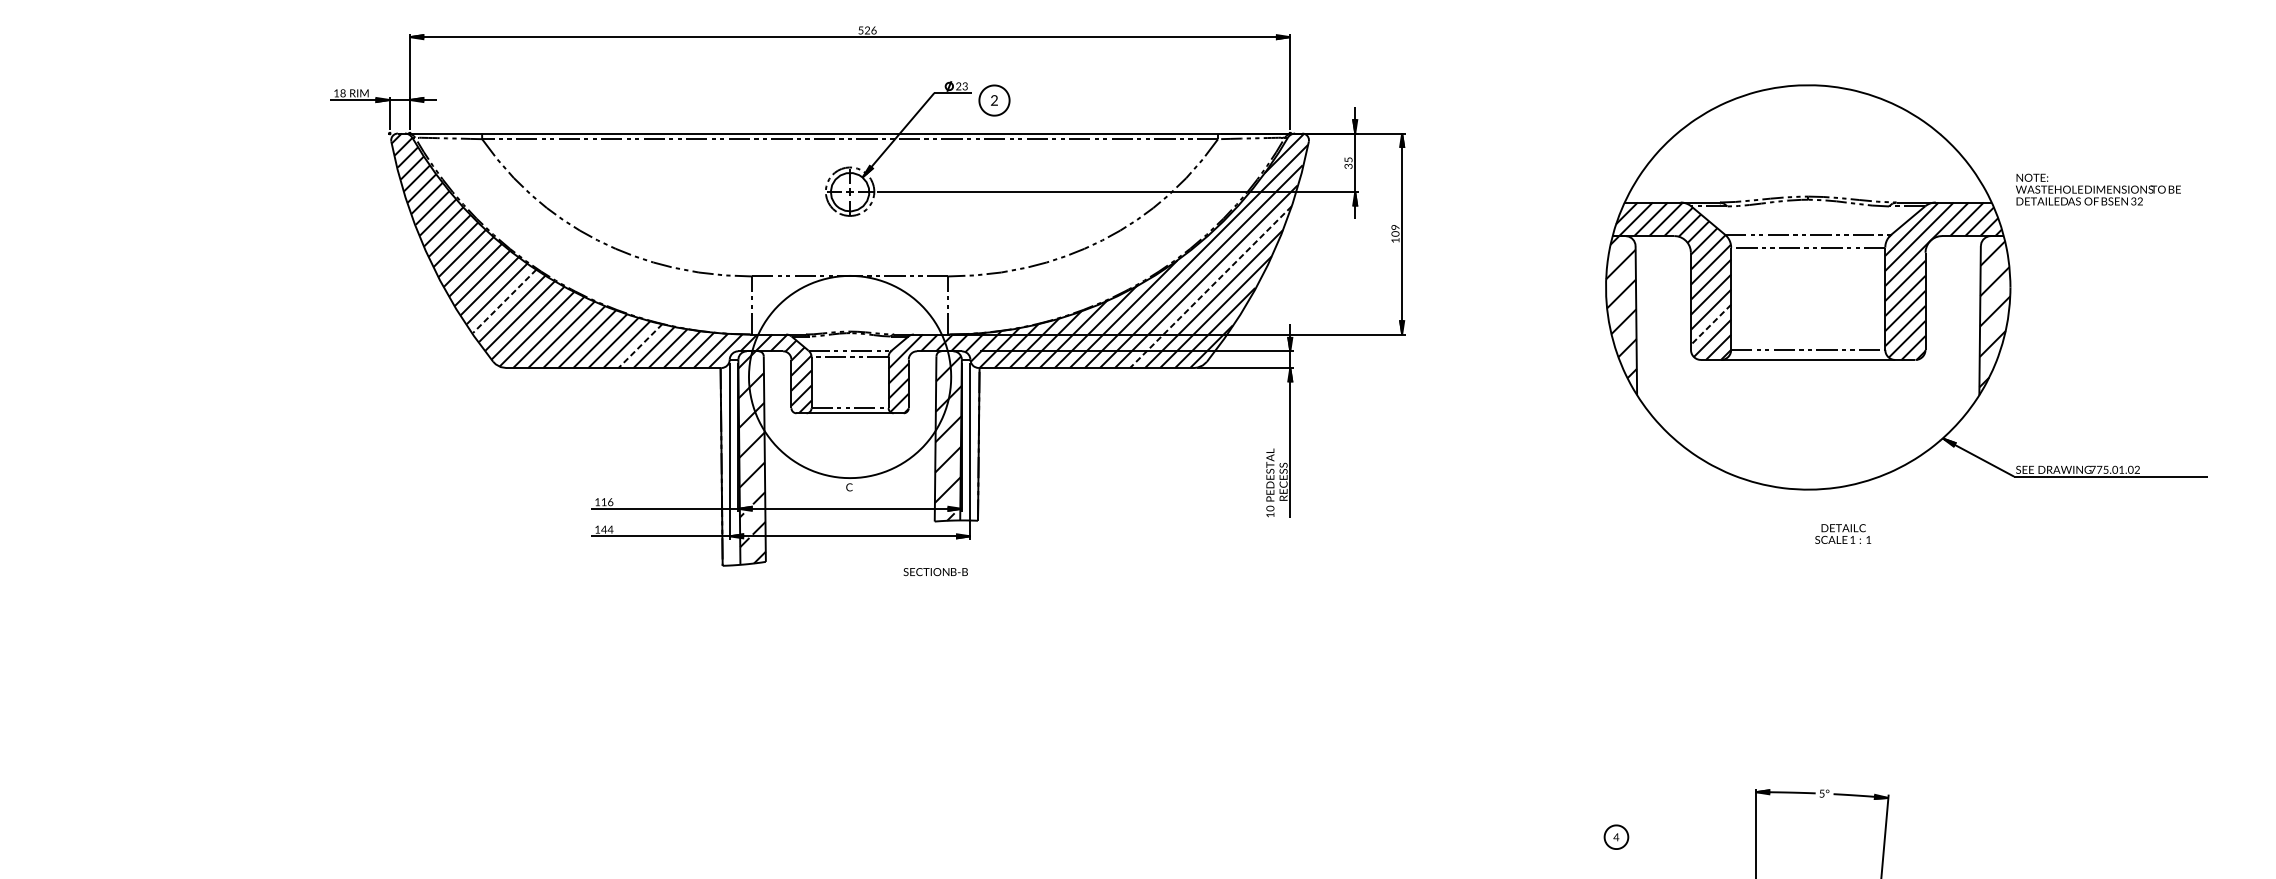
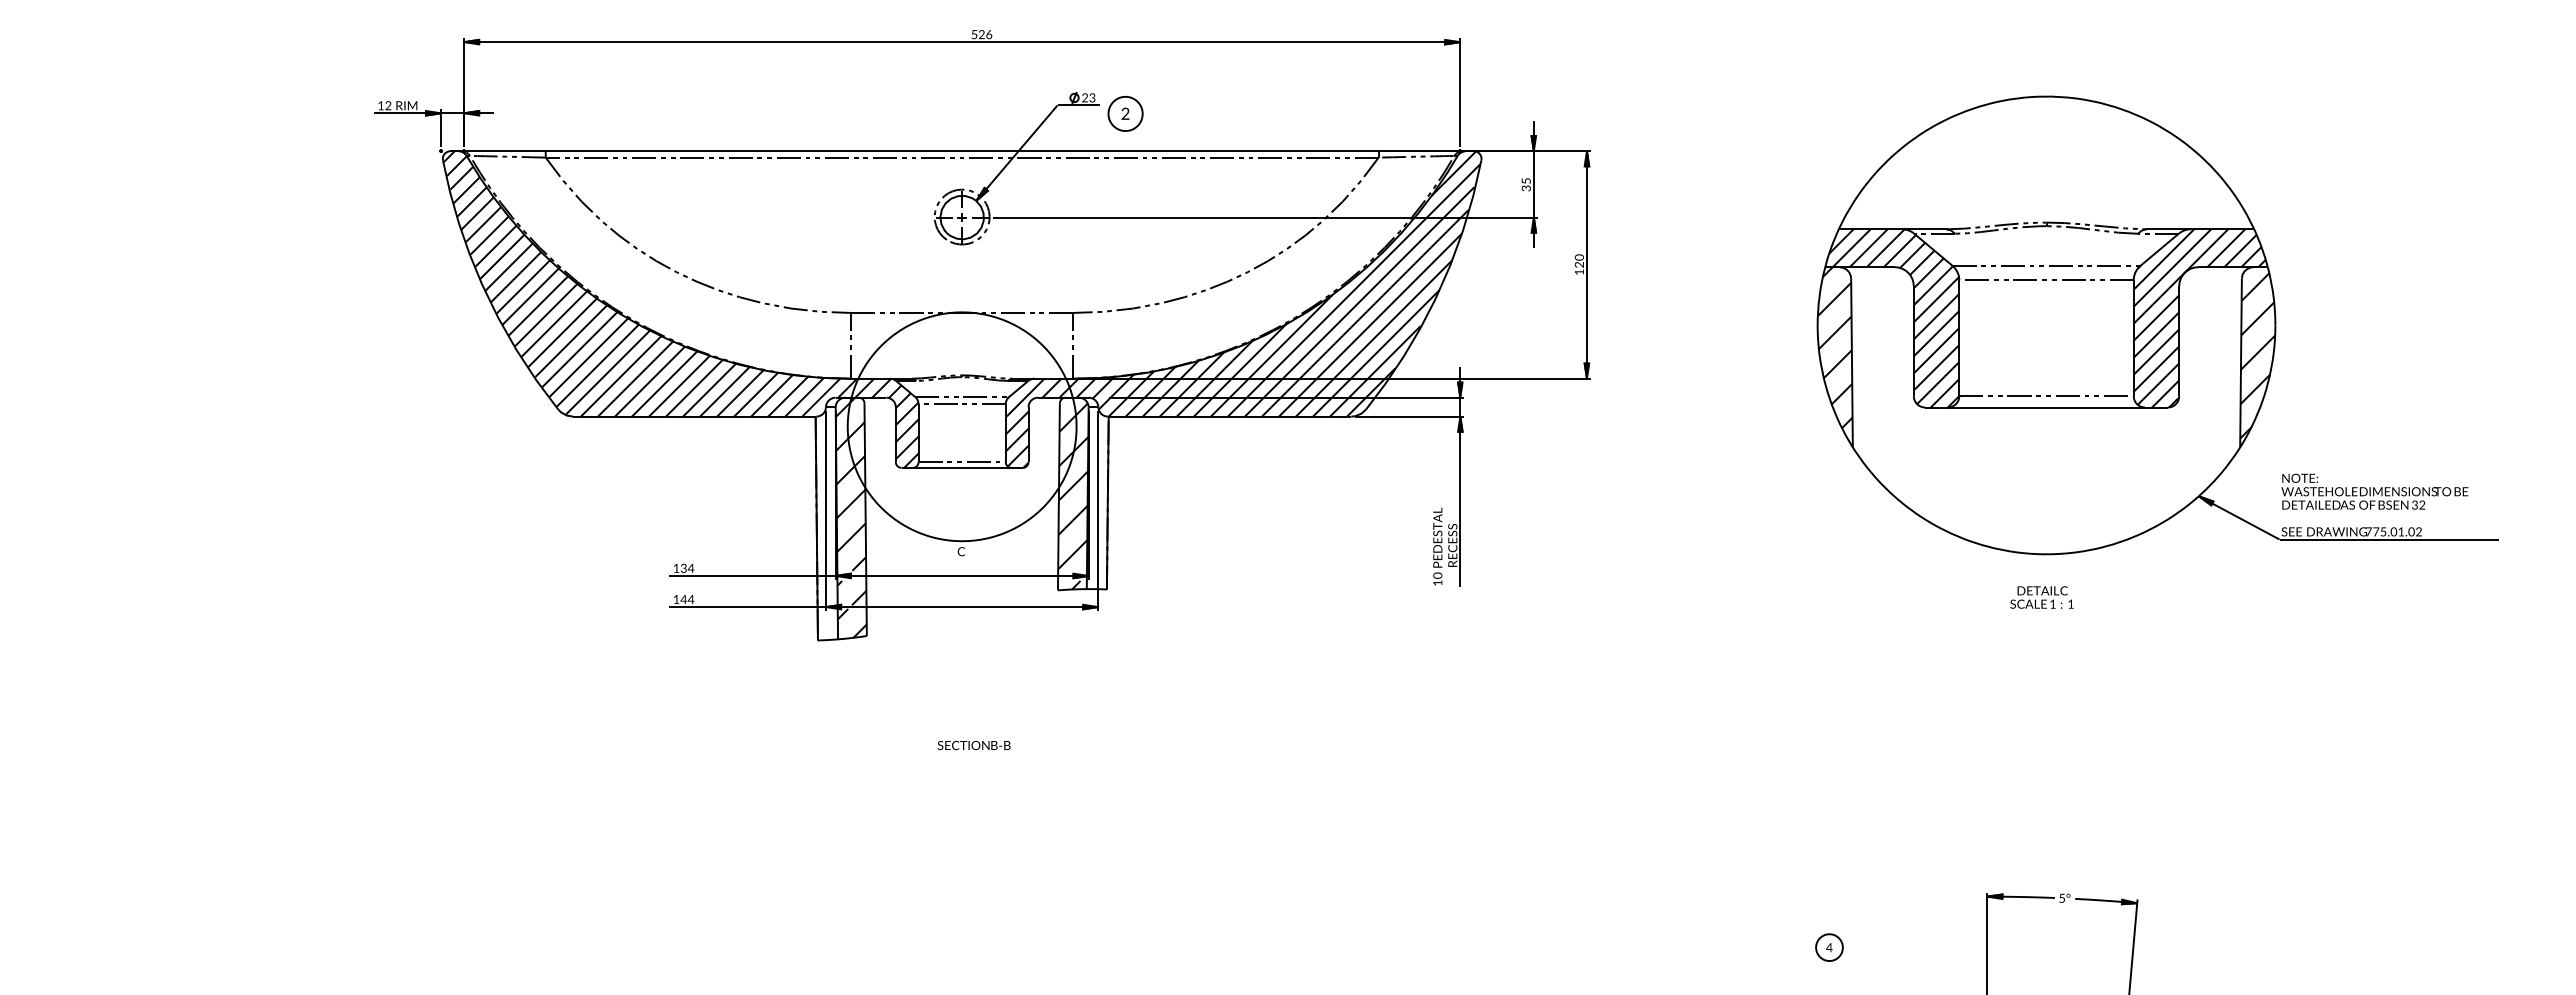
text: (343, 94) -> (388, 106), 18 -> 12
text: (2098, 189) -> (2374, 491), moved
text: (1396, 230) -> (1580, 261), 109 -> 120
line: (1210, 287) -> (1370, 325), dashed -> solid
line: (504, 301) -> (571, 341), dashed -> solid
line: (1711, 325) -> (1936, 368), dashed -> solid
line: (640, 346) -> (724, 392), dashed -> solid
text: (607, 501) -> (687, 567), 116 -> 134
text: (1842, 534) -> (2041, 597), moved
text: (935, 572) -> (973, 745), moved

